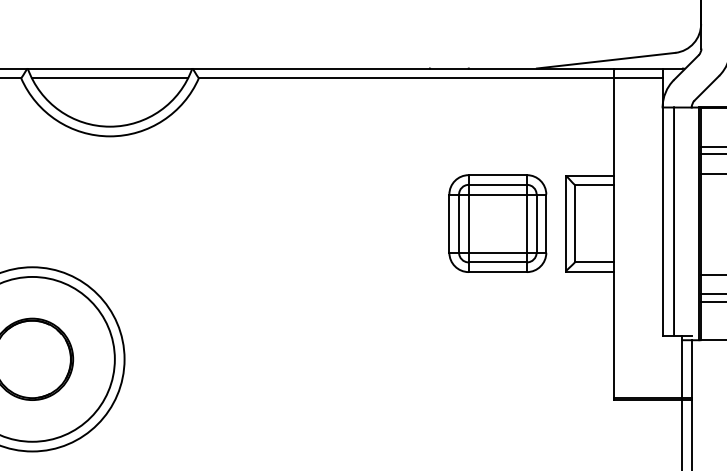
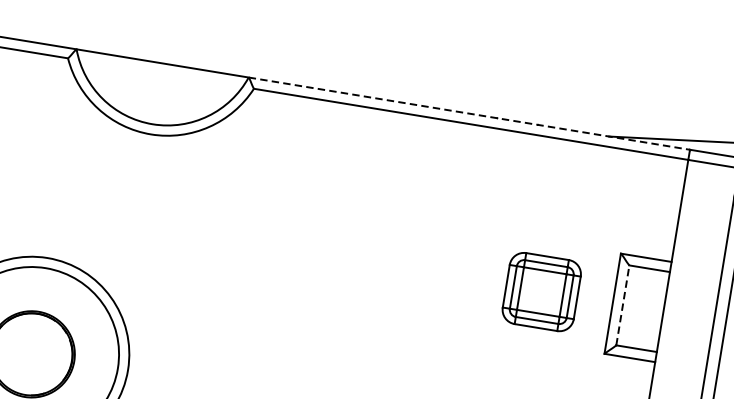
line: (403, 68) -> (469, 113), solid -> dashed
line: (109, 78) -> (160, 73), removed
part: (497, 223) -> (541, 291), size x0.7
line: (575, 223) -> (622, 305), solid -> dashed

